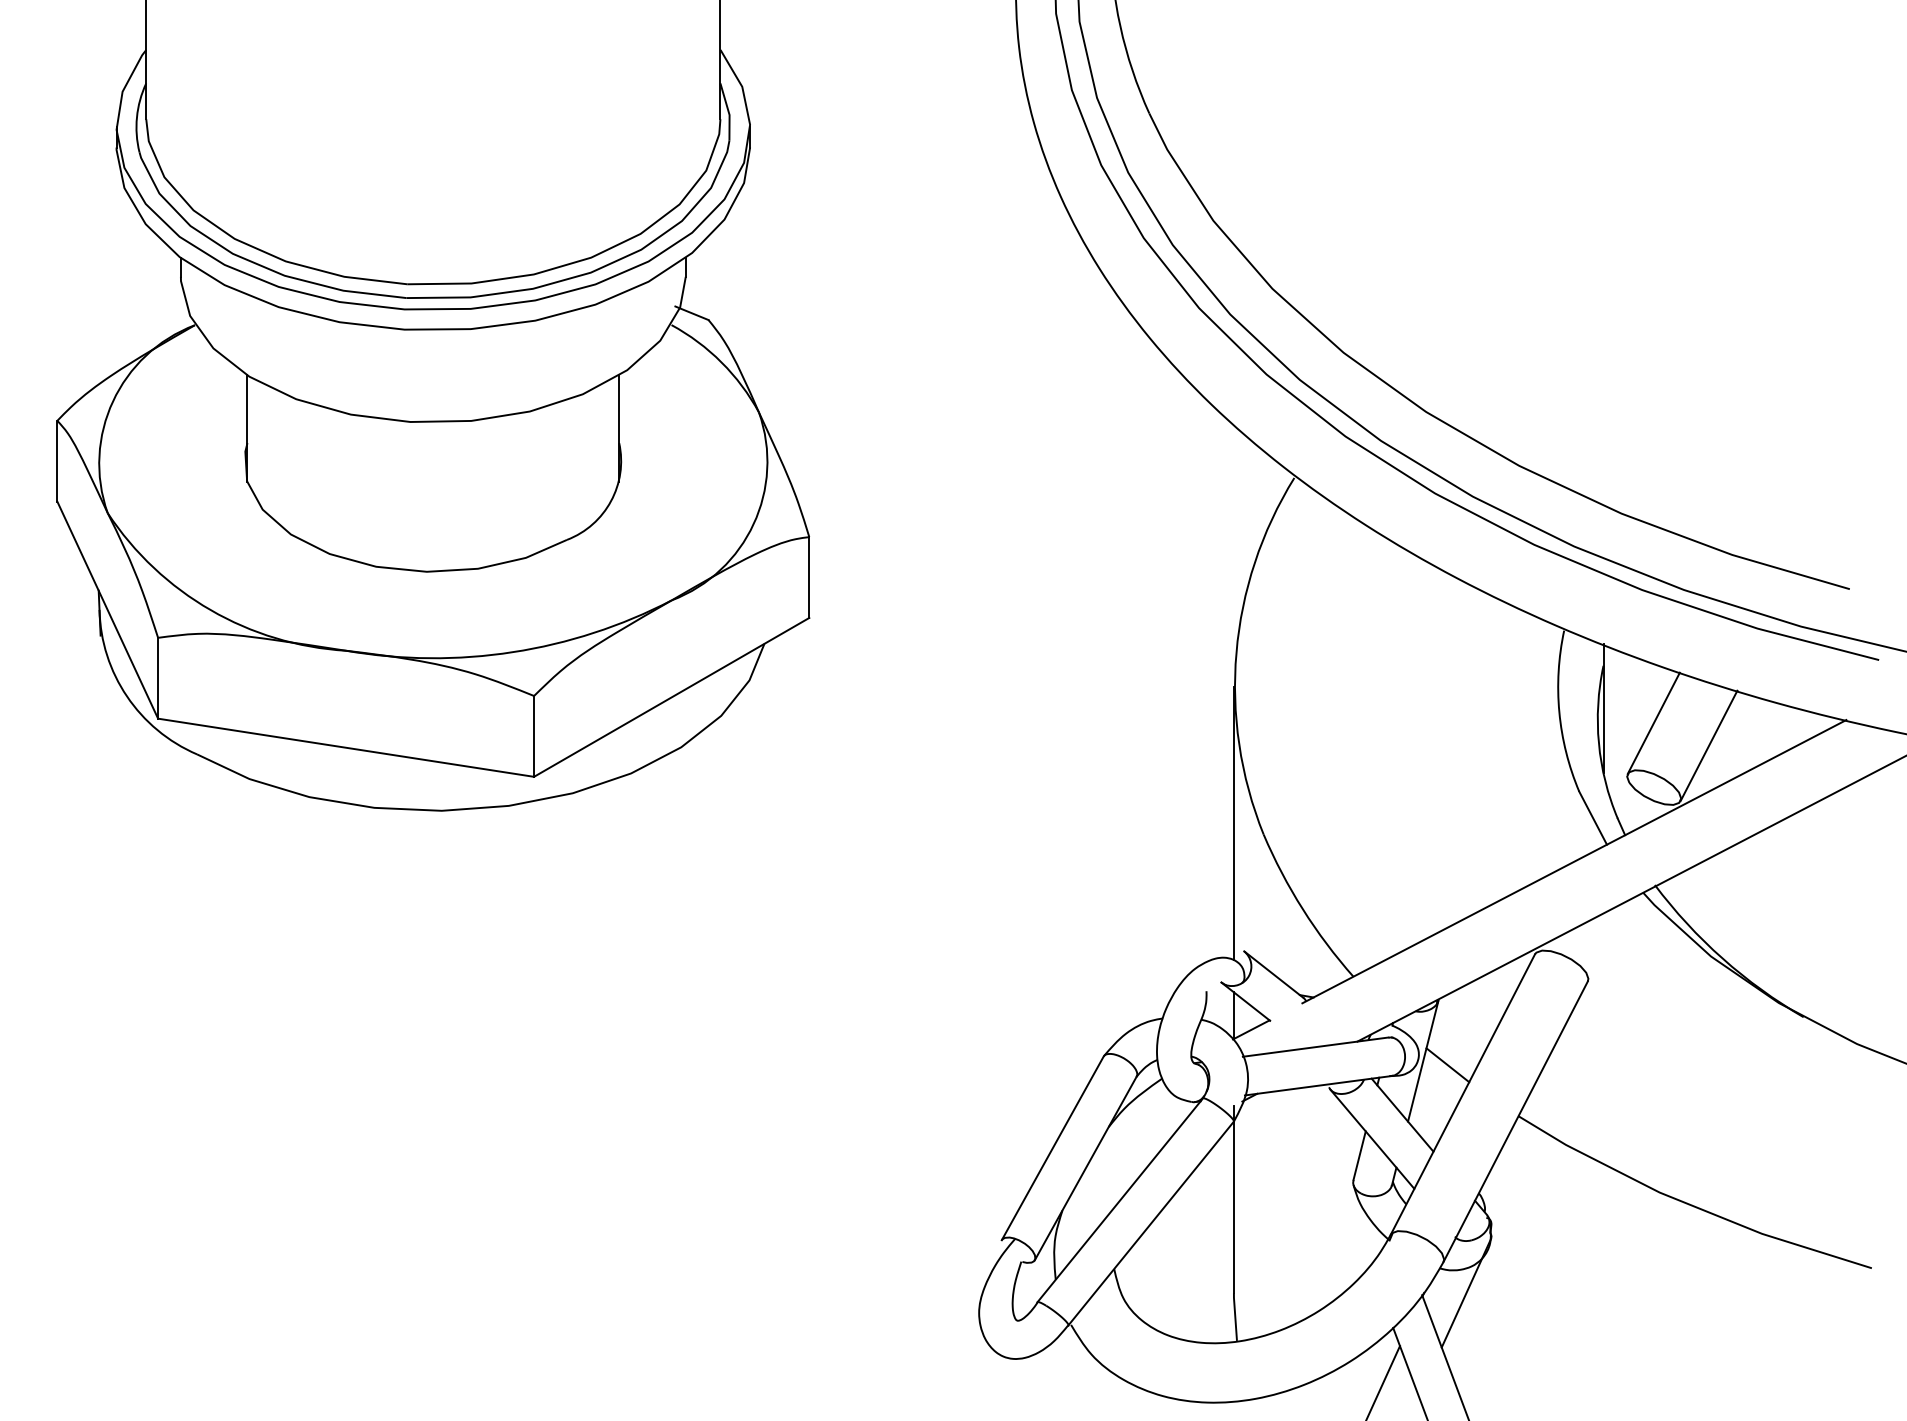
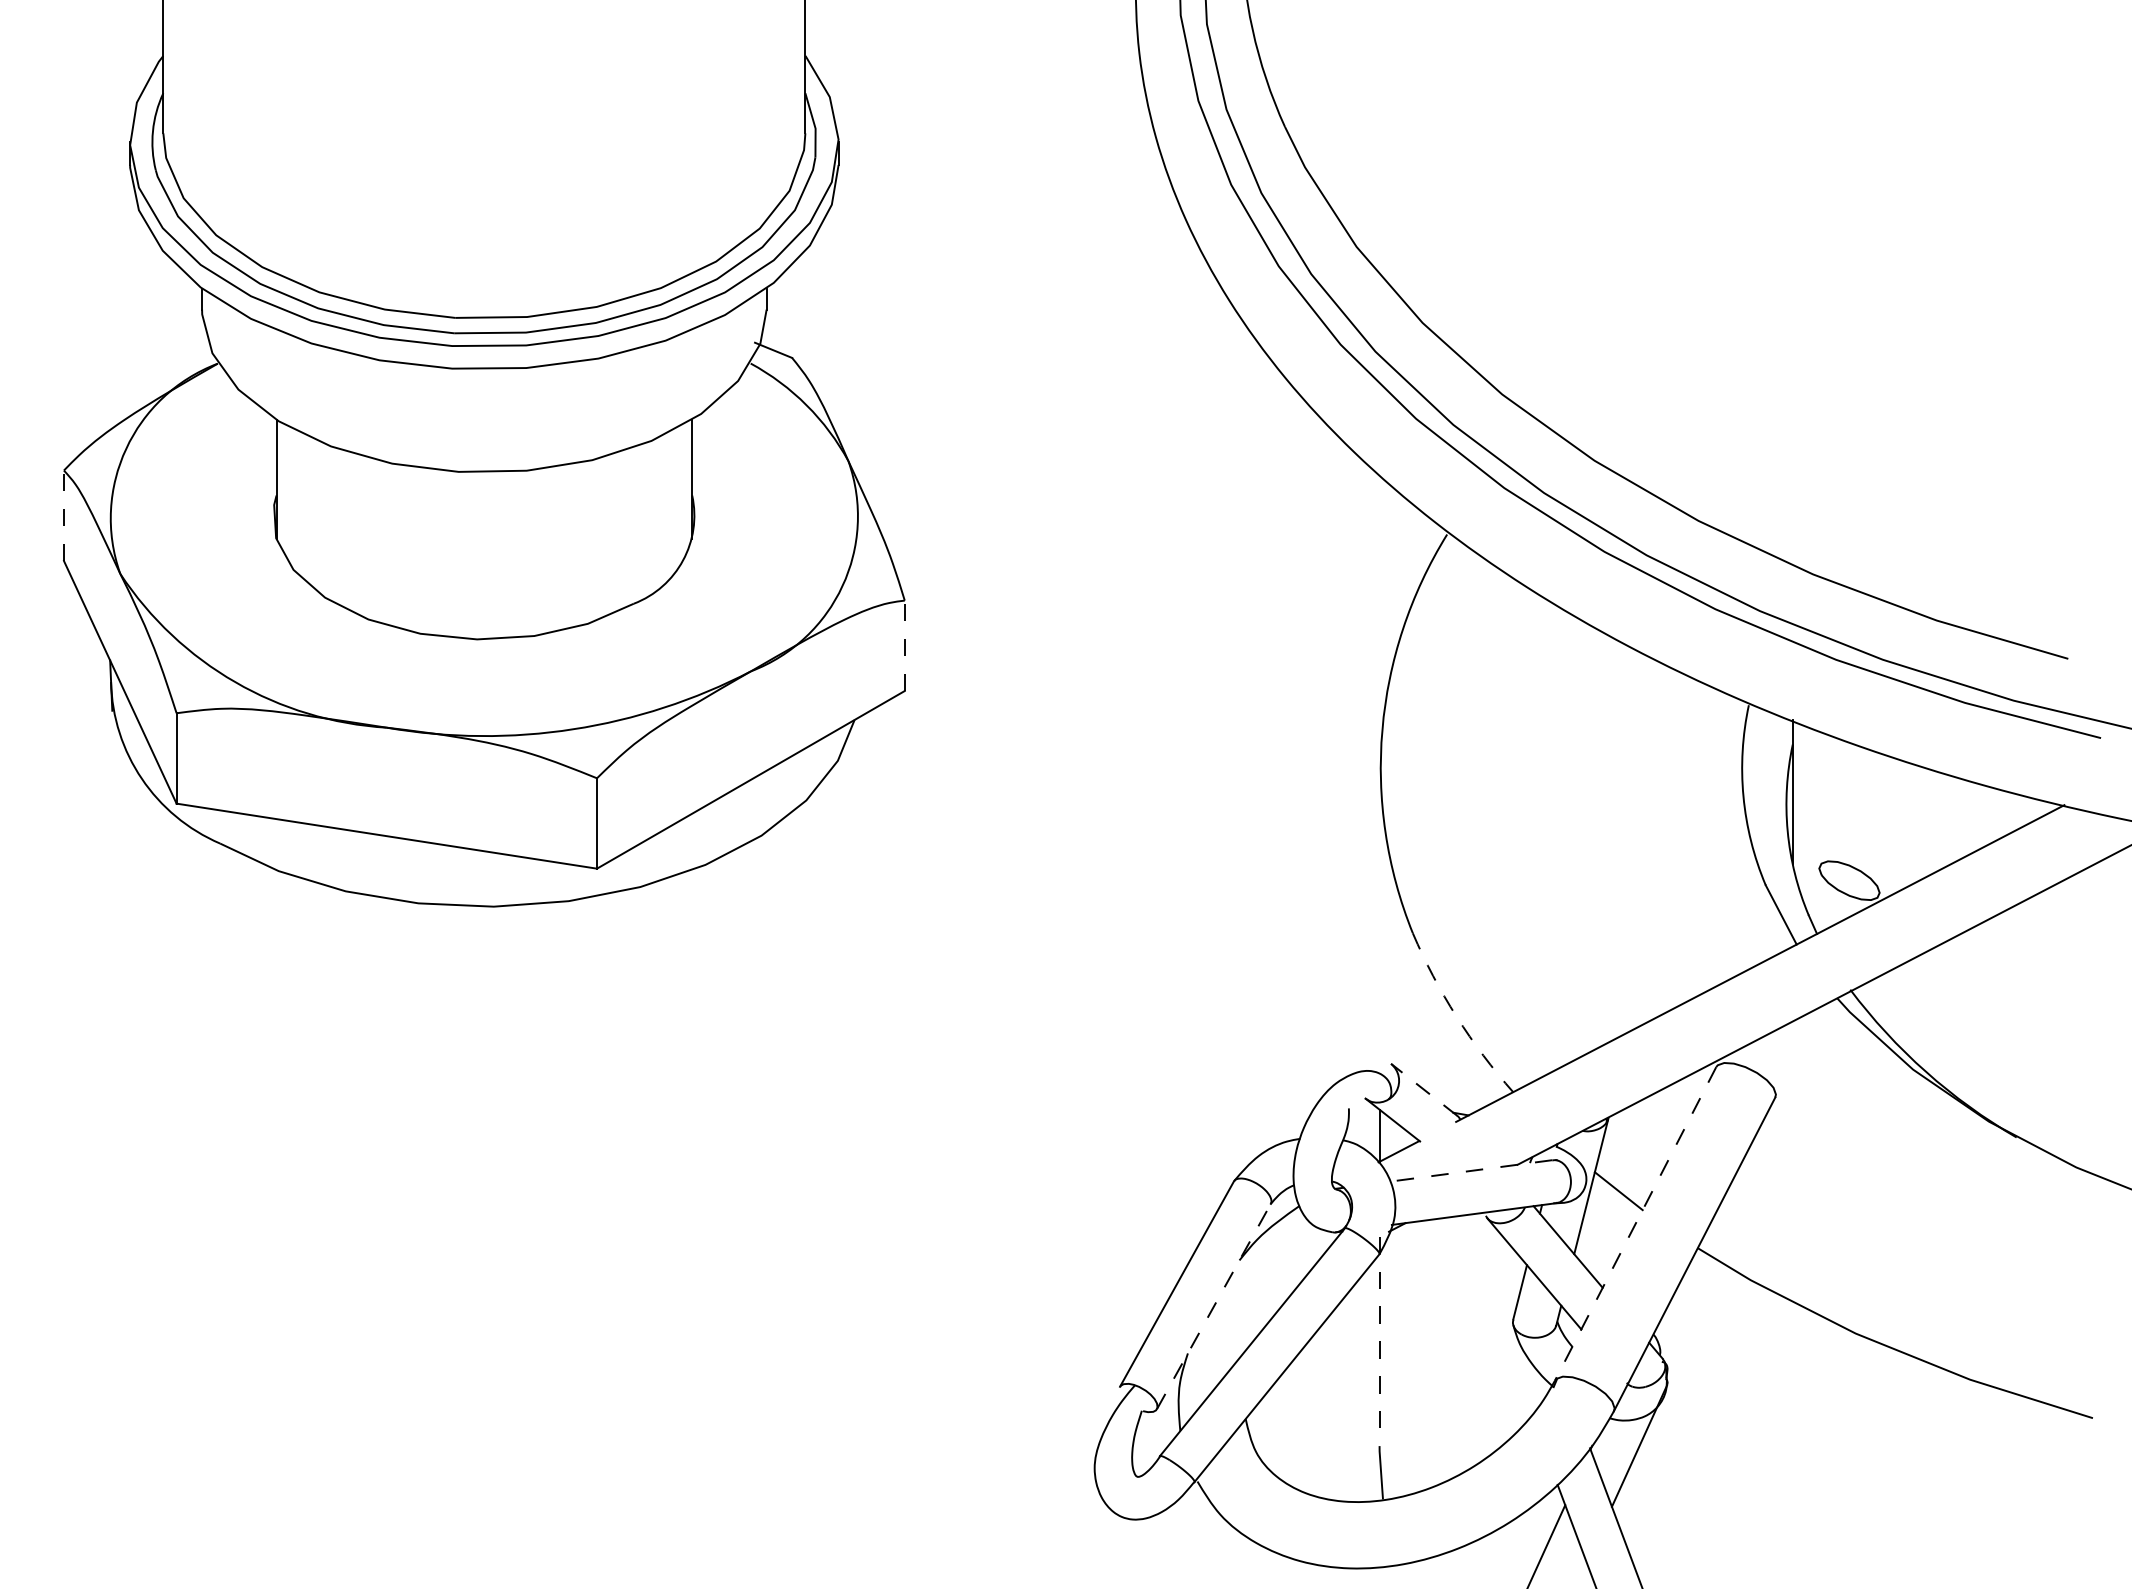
line: (56, 460) -> (63, 515), solid -> dashed
line: (809, 577) -> (904, 645), solid -> dashed
line: (1653, 723) -> (1848, 808), removed
line: (1708, 745) -> (1910, 833), removed
line: (1233, 823) -> (1379, 920), removed
arc: (1302, 909) -> (1456, 1016), solid -> dashed
line: (1273, 974) -> (1423, 1089), solid -> dashed
line: (1315, 1047) -> (1470, 1171), solid -> dashed
line: (1462, 1095) -> (1635, 1224), solid -> dashed
line: (1086, 1168) -> (1214, 1306), solid -> dashed
line: (1233, 1199) -> (1379, 1341), solid -> dashed

